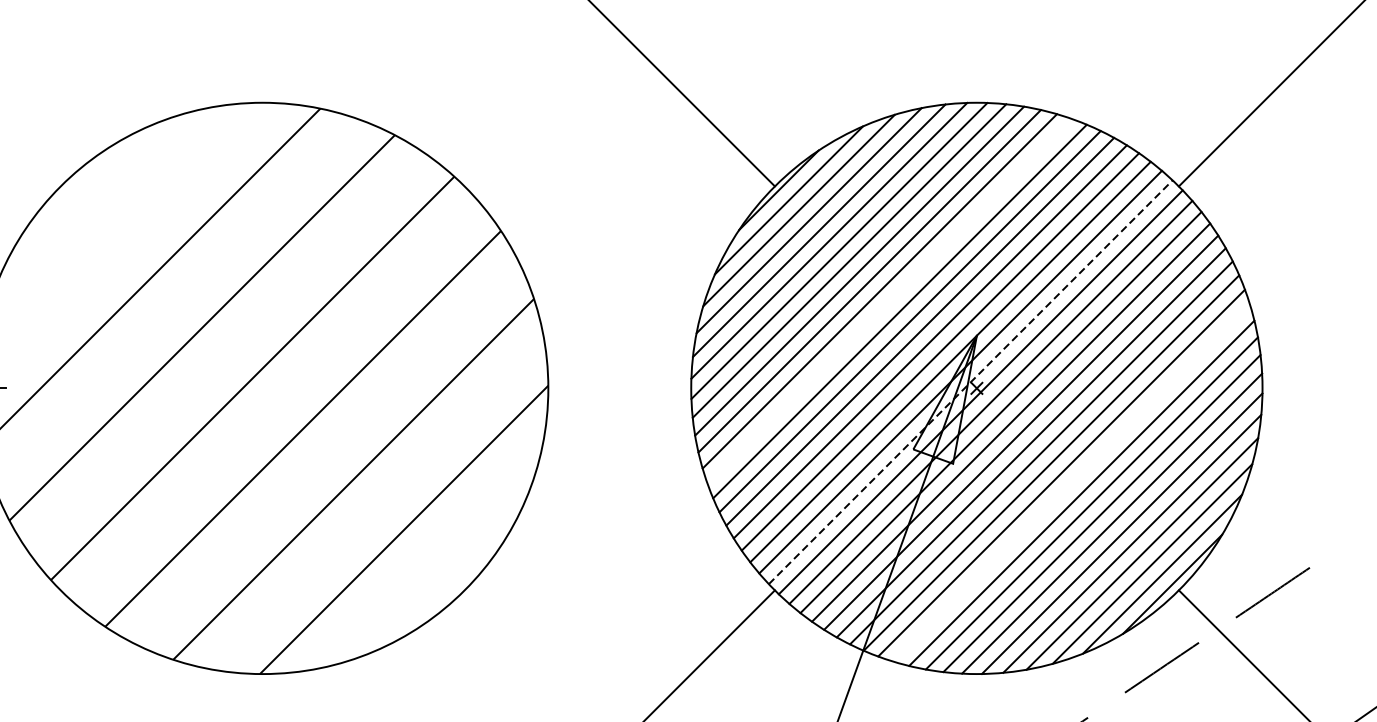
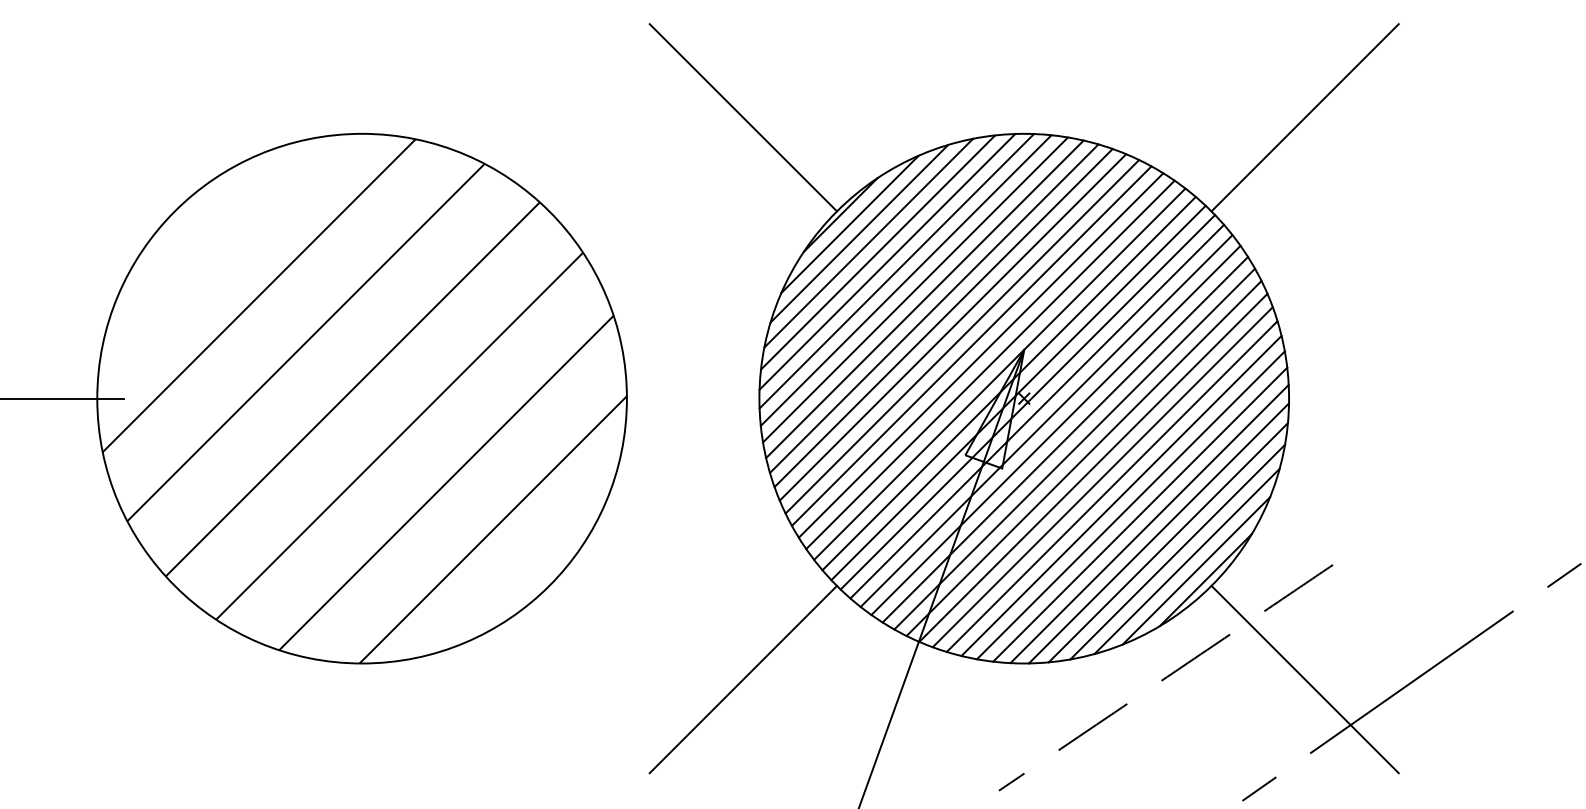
line: (889, 301) -> (943, 318), added
line: (970, 381) -> (1018, 392), dashed -> solid
line: (1070, 483) -> (1111, 486), added

